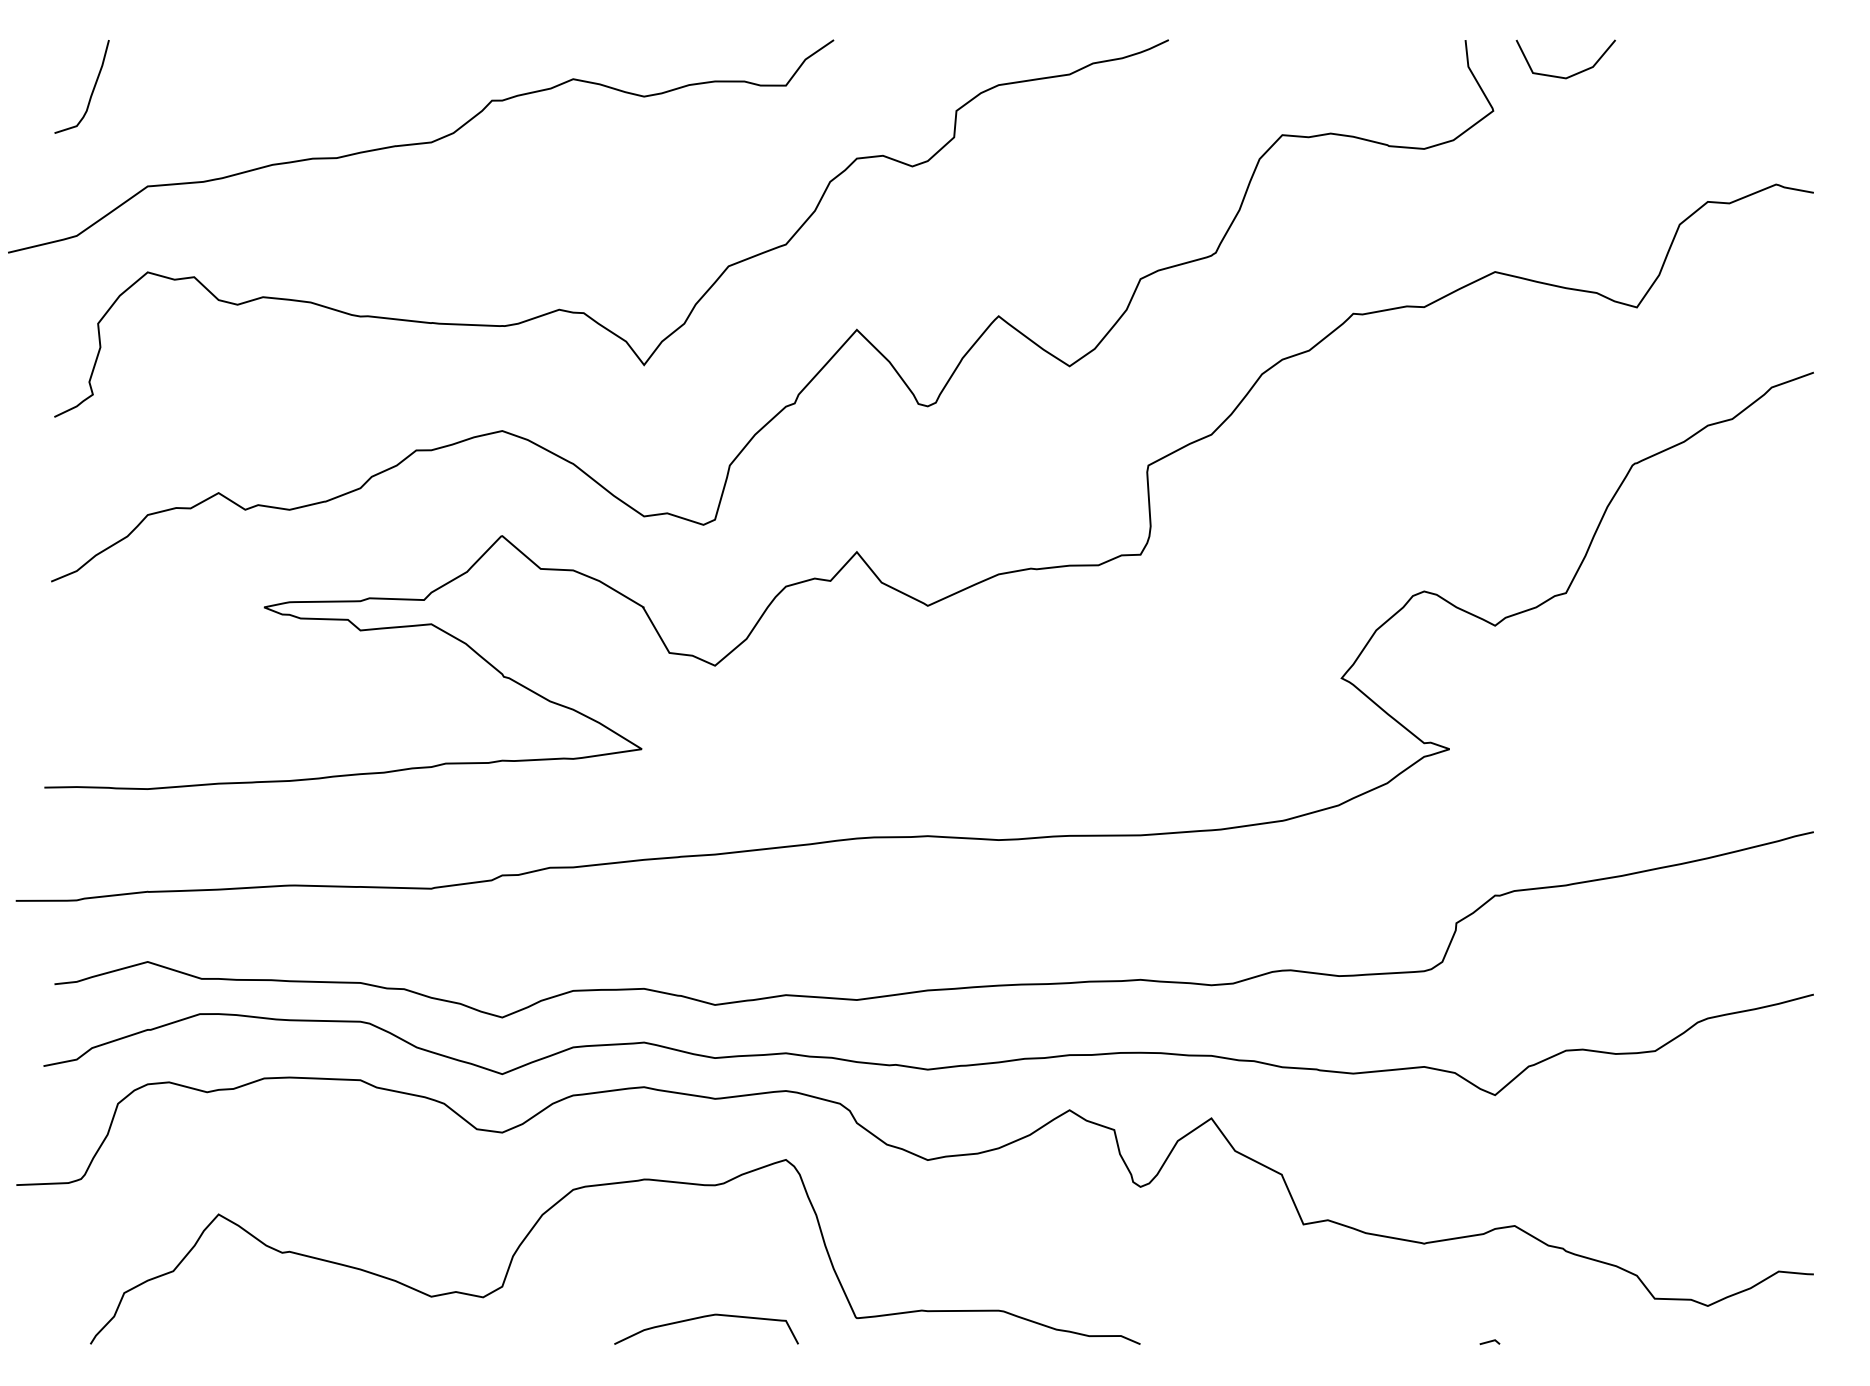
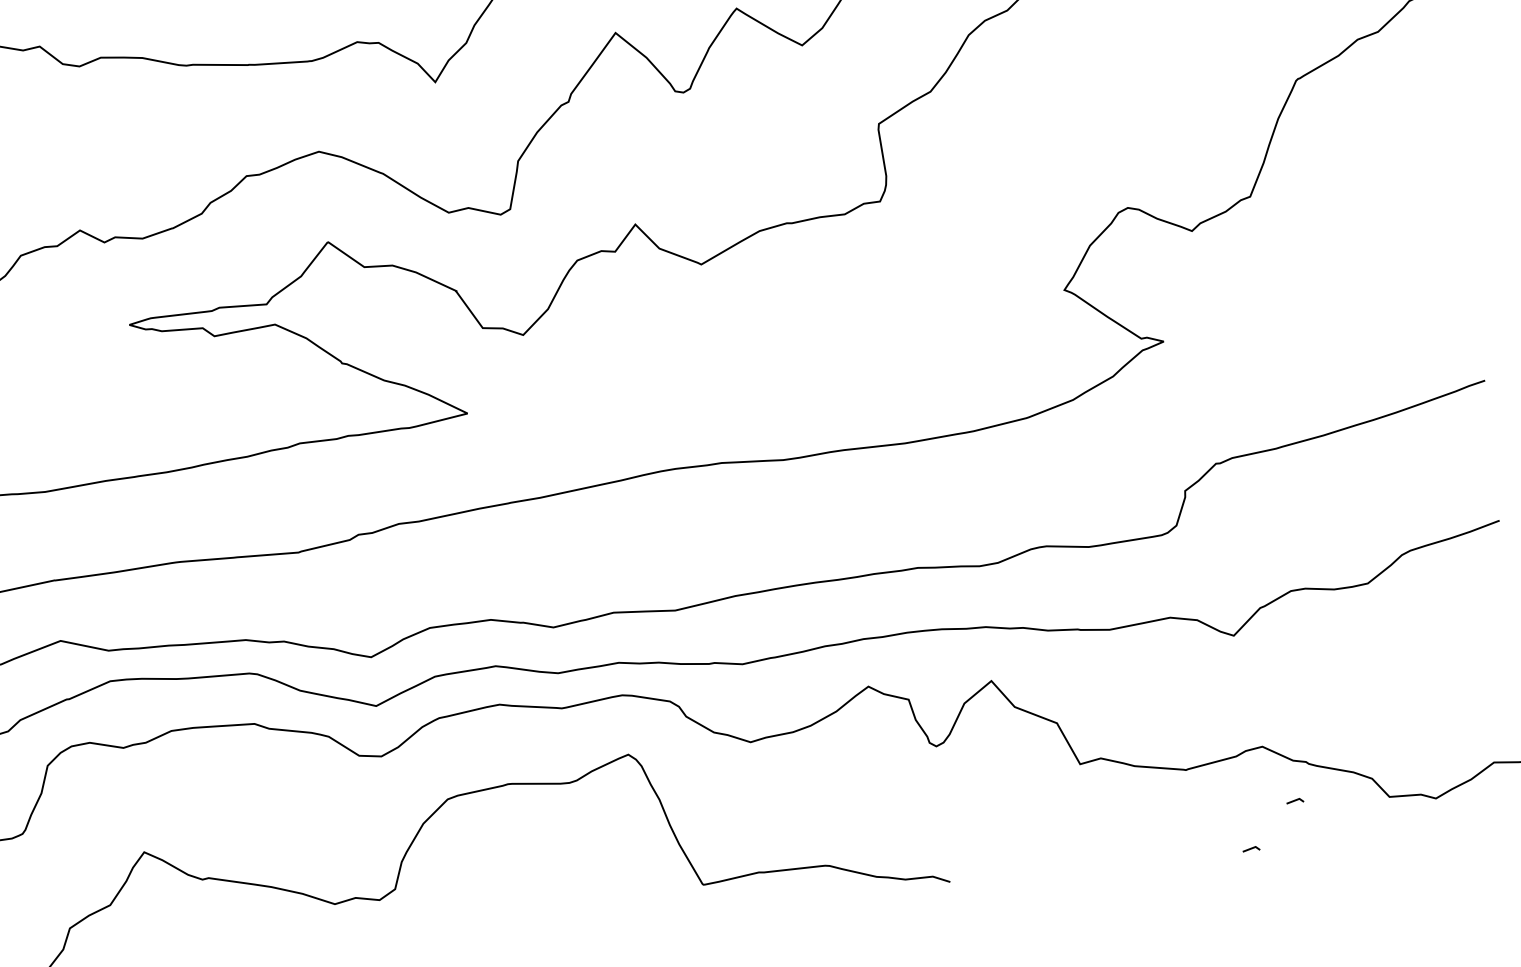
line: (1545, 1291) -> (1294, 800), added
curve: (706, 1317) -> (573, 897), removed

